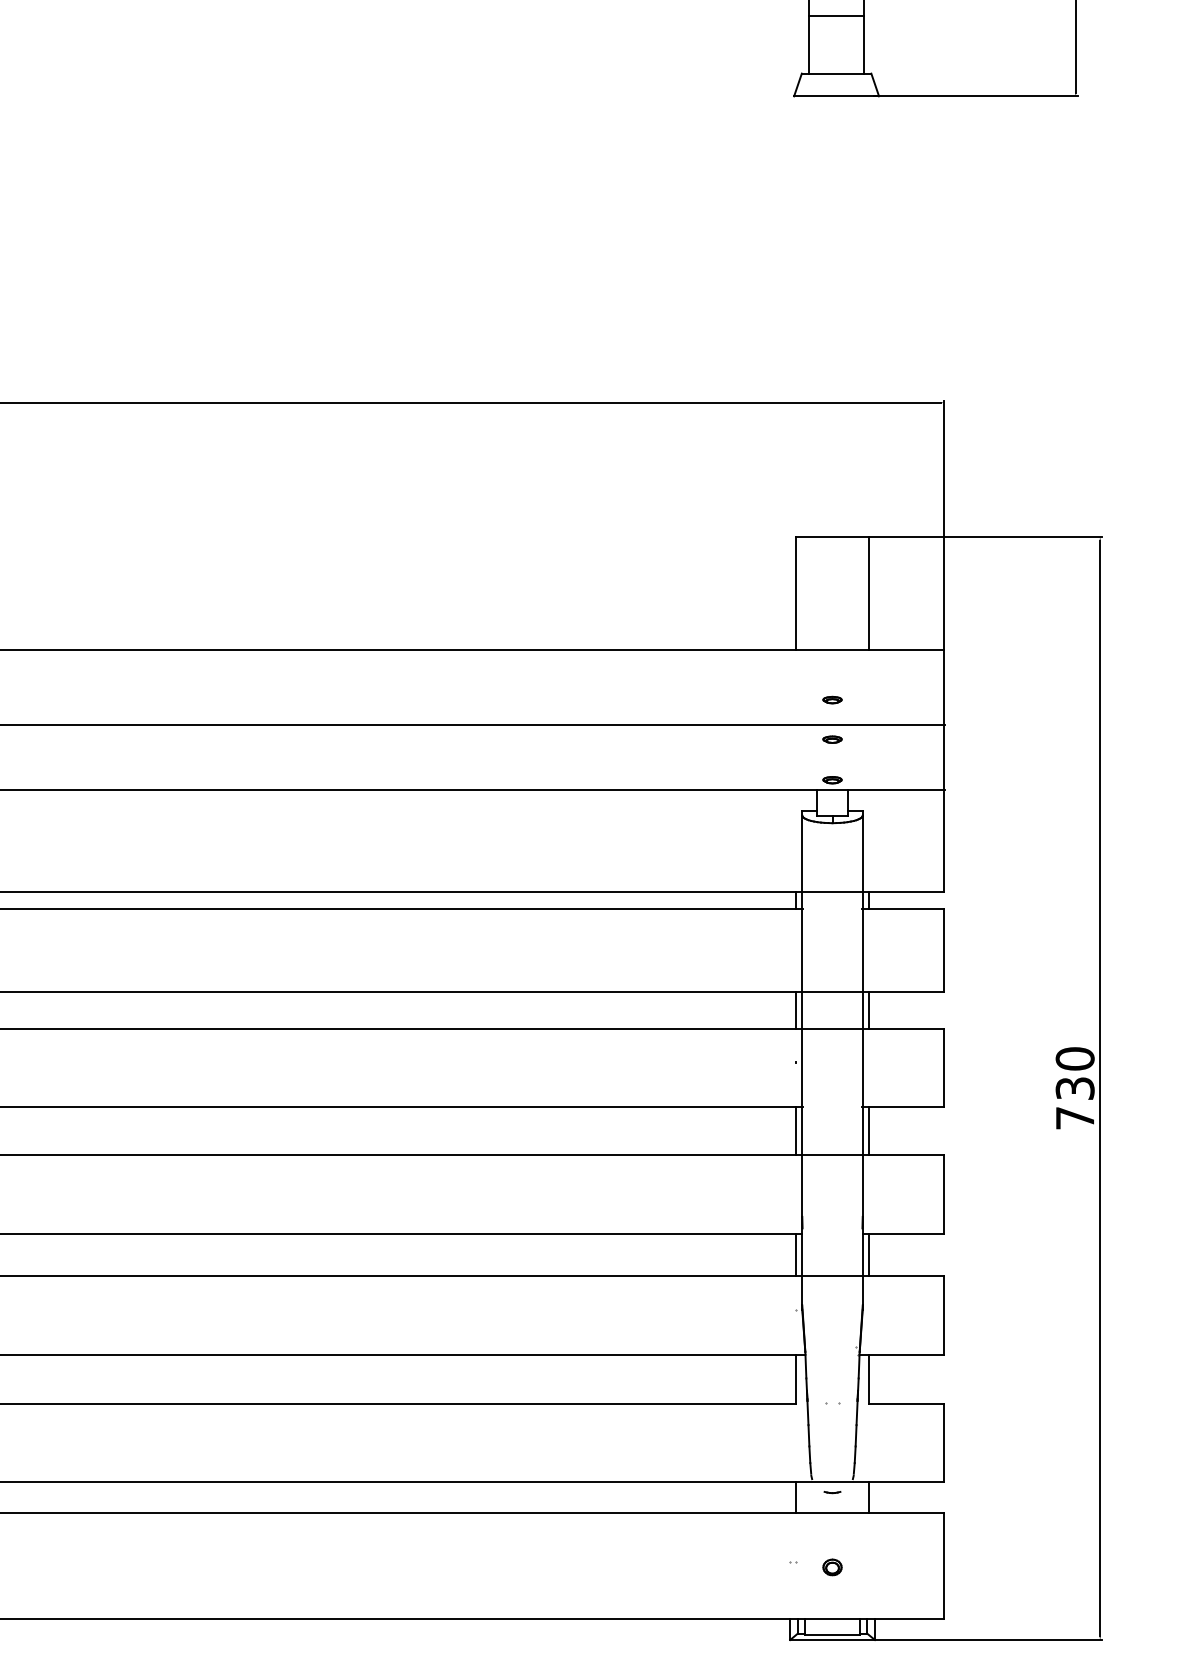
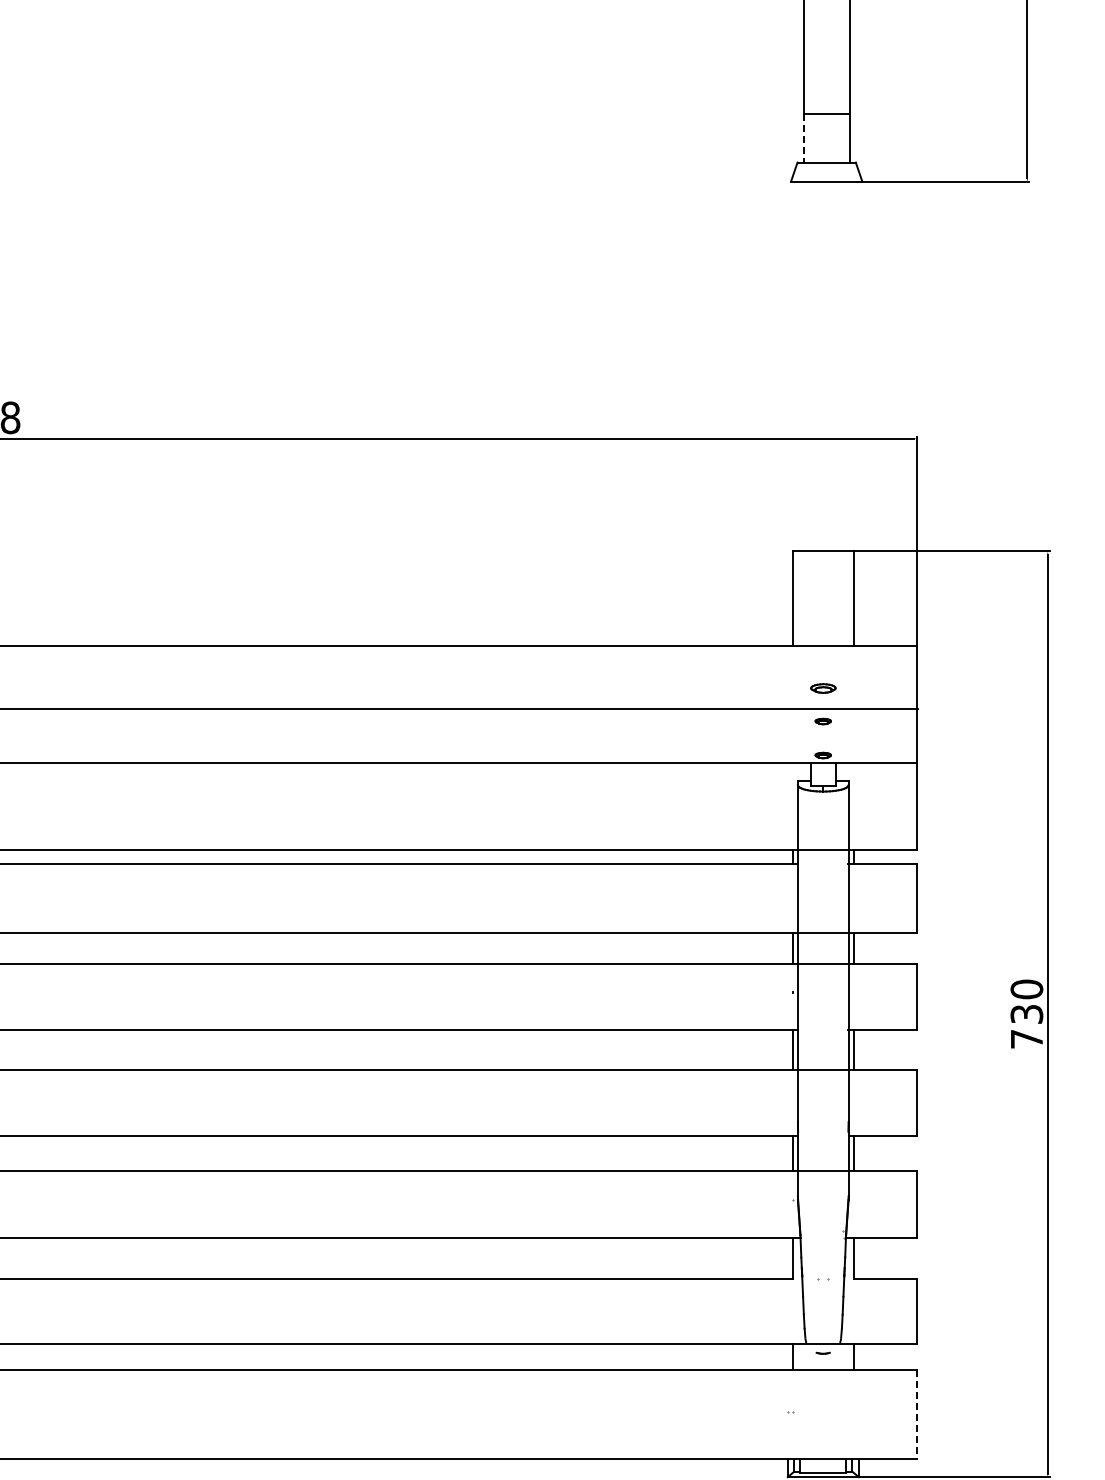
line: (808, 46) -> (803, 139), solid -> dashed
part: (831, 699) -> (822, 687), size x1.6
line: (944, 1565) -> (917, 1414), solid -> dashed
part: (831, 1566) -> (822, 1415), removed

